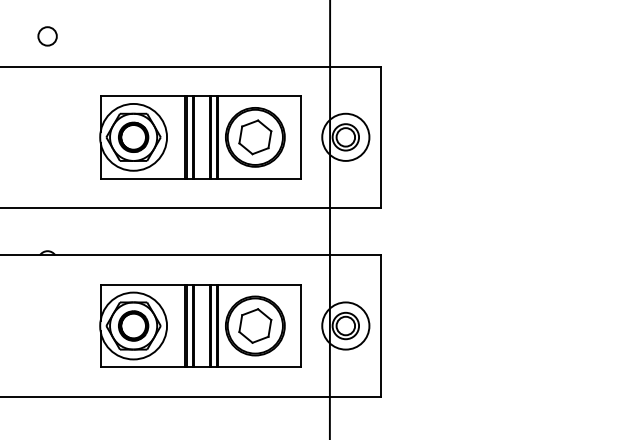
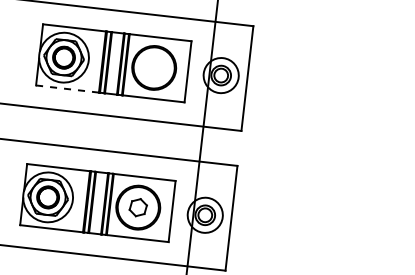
part: (255, 137) -> (154, 68), removed
line: (142, 178) -> (67, 88), solid -> dashed
part: (255, 325) -> (138, 207), size x0.7

